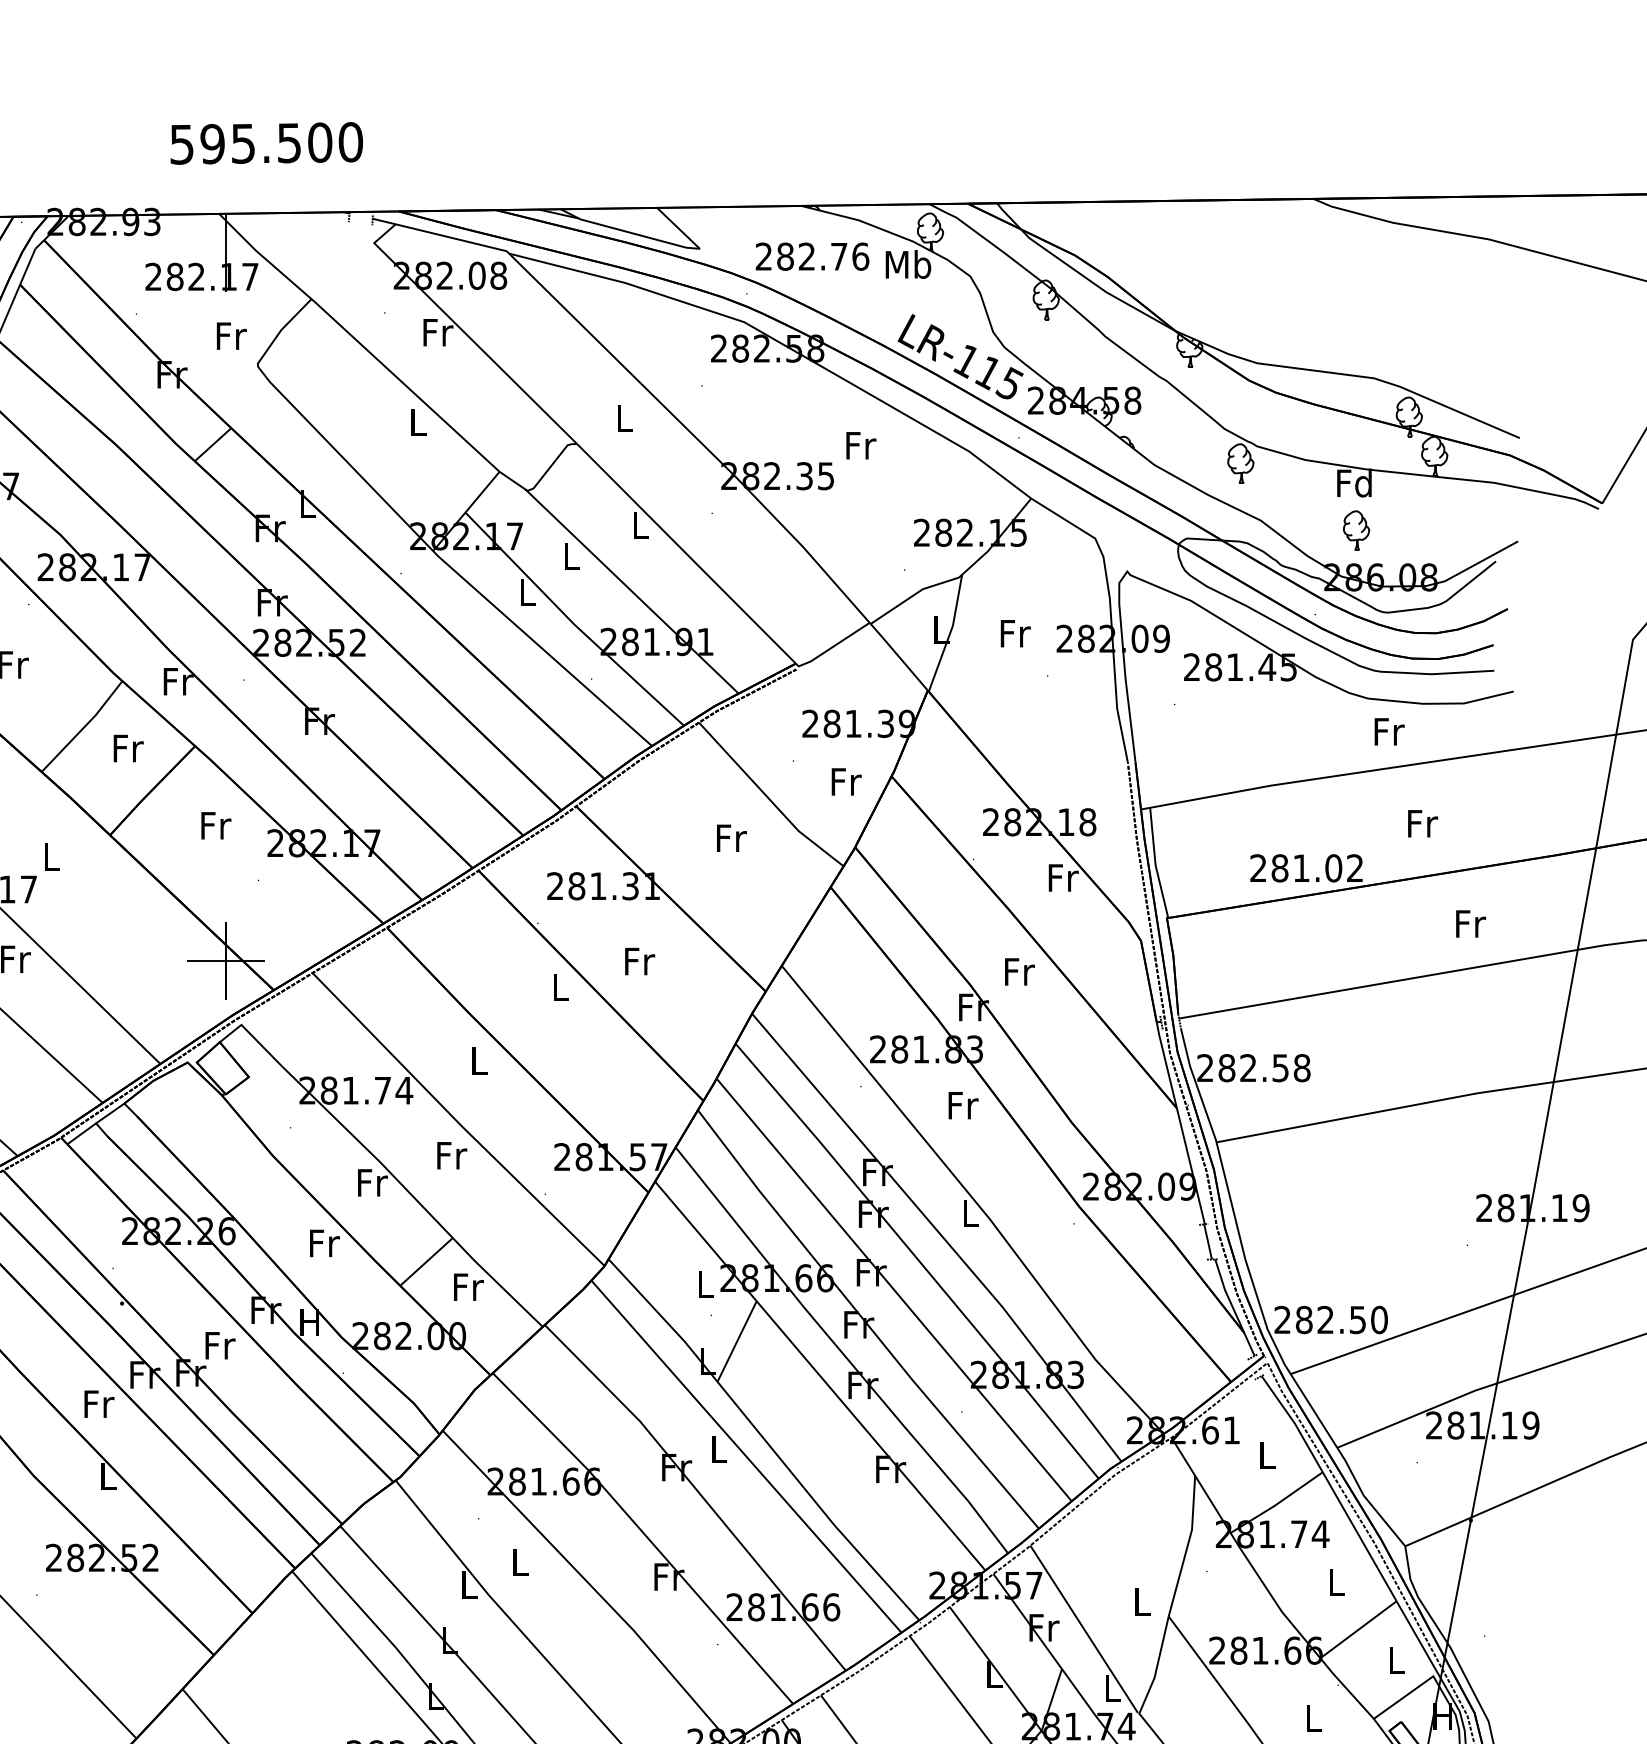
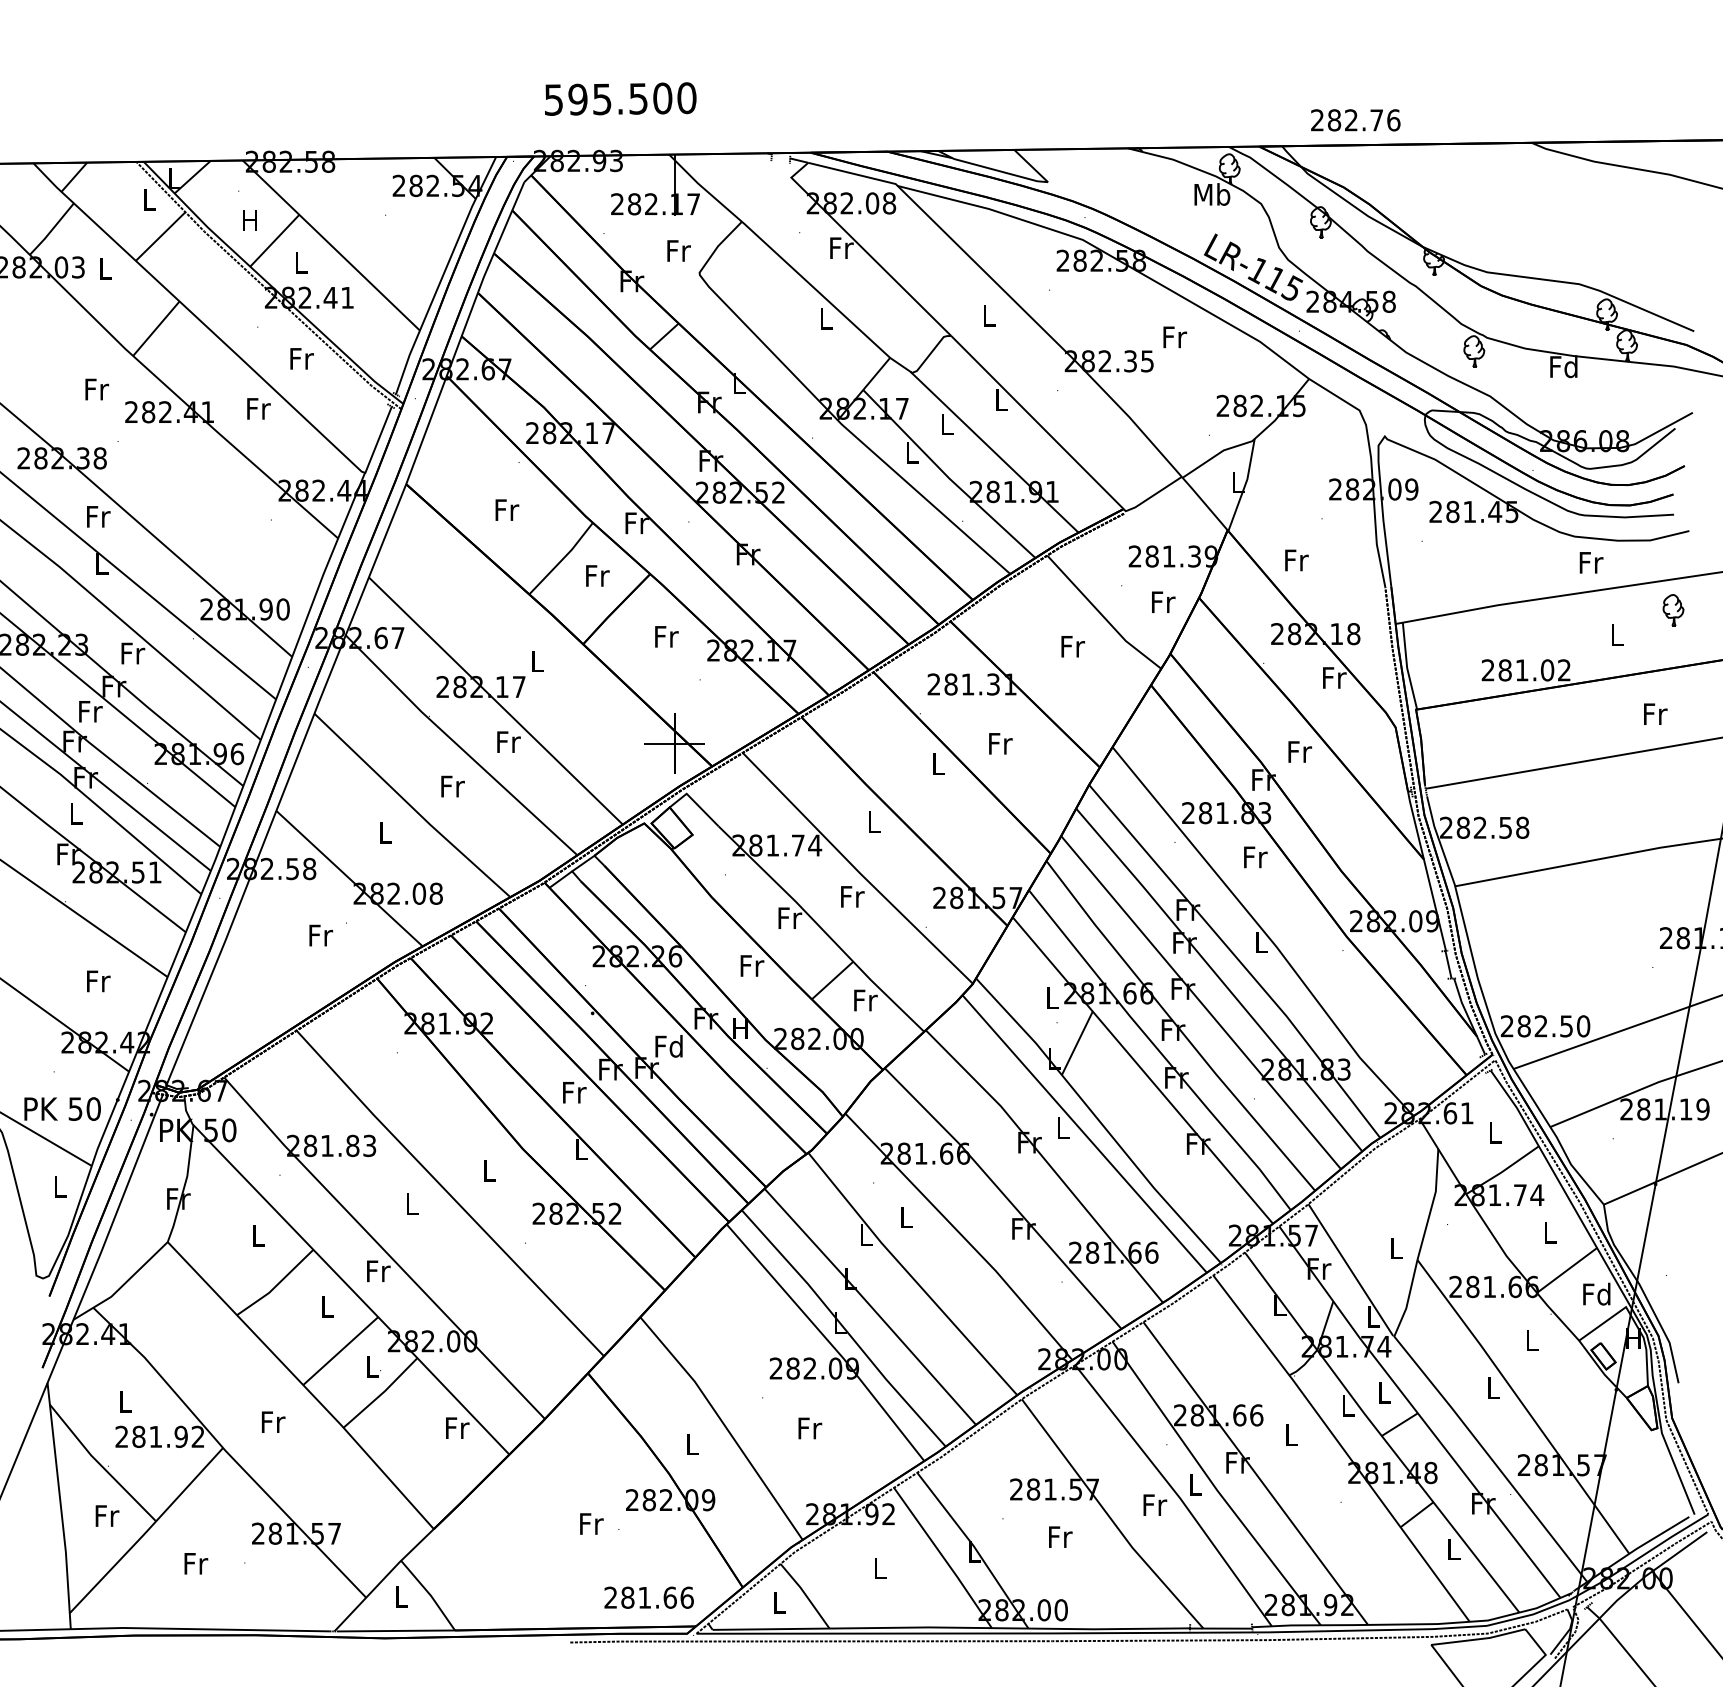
text: (266, 142) -> (620, 98), moved
text: (812, 256) -> (1355, 120), moved
part: (1356, 530) -> (1673, 610), moved
text: (1015, 633) -> (1296, 560), moved
text: (1422, 822) -> (1617, 634), Fr -> L
text: (218, 1345) -> (668, 1046), Fr -> Fd
text: (1395, 1659) -> (1596, 1293), L -> Fd

